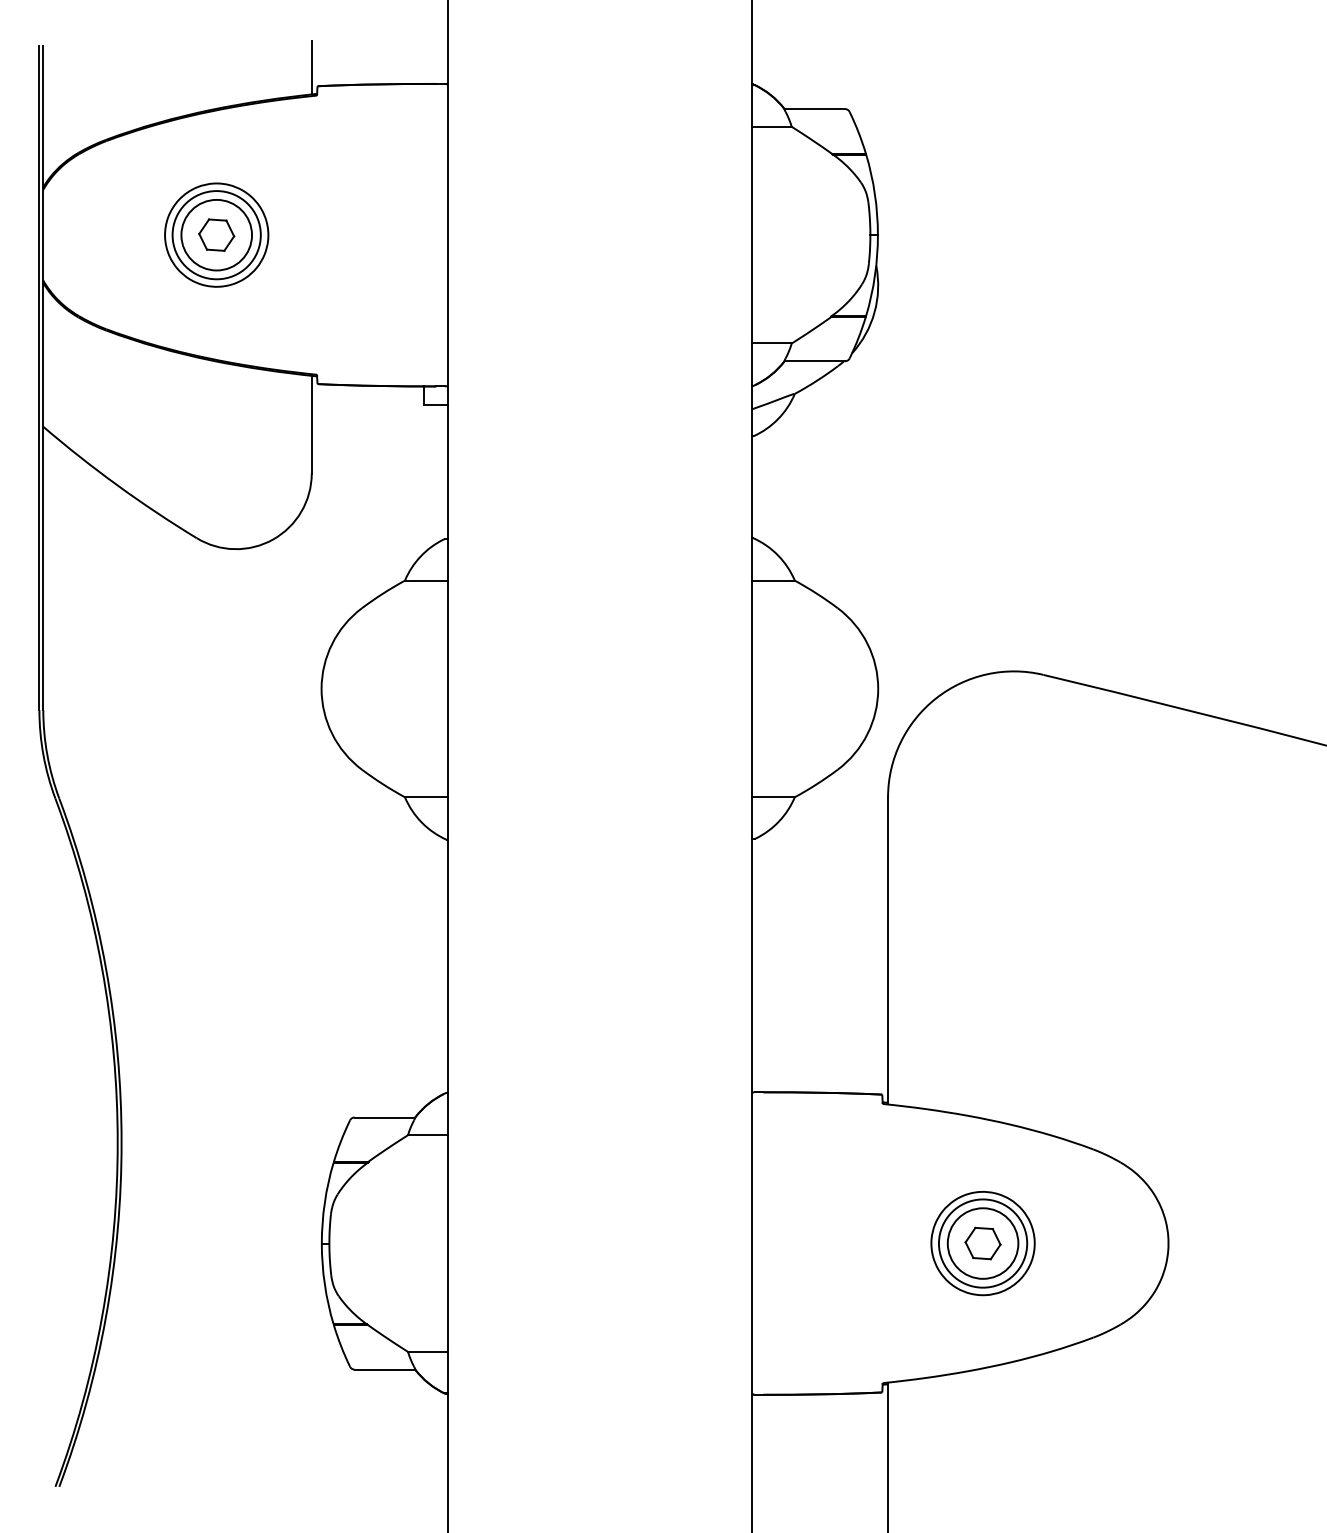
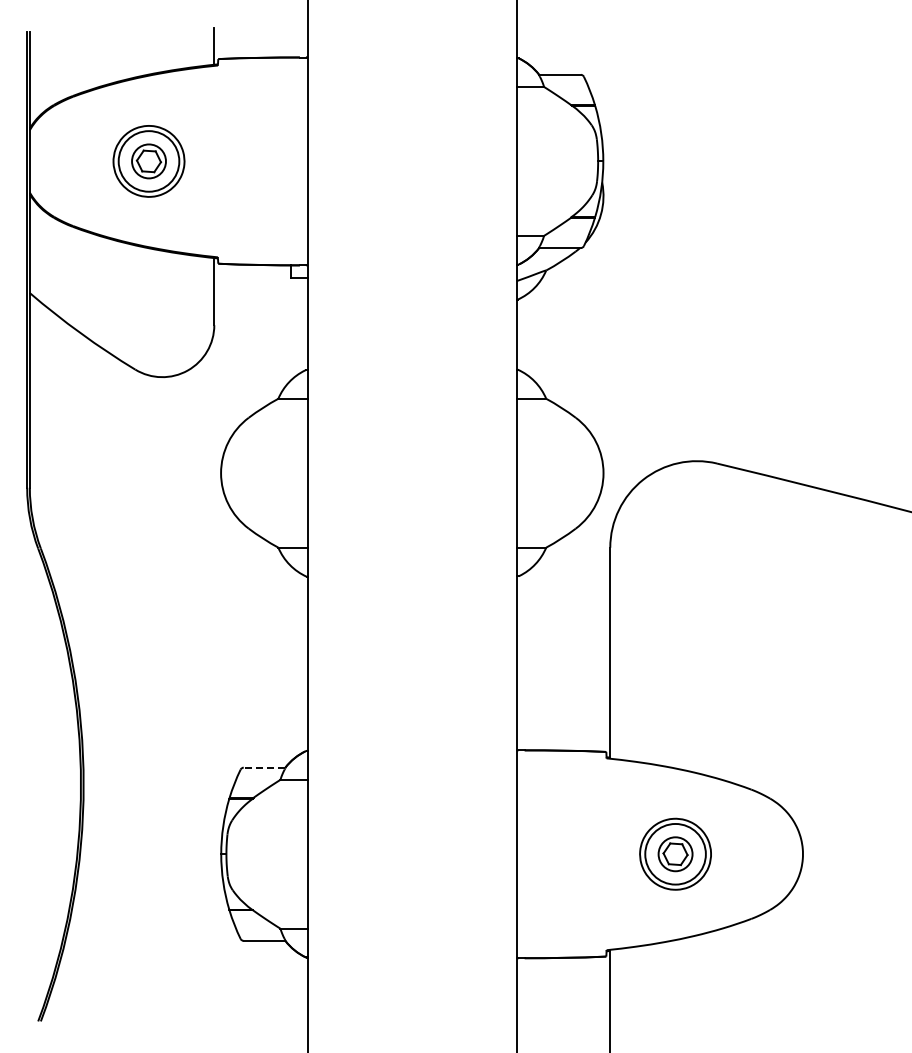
circle: (215, 235) -> (148, 161), size x0.7
line: (384, 1117) -> (264, 767), solid -> dashed
circle: (982, 1243) -> (675, 854), size x0.7

